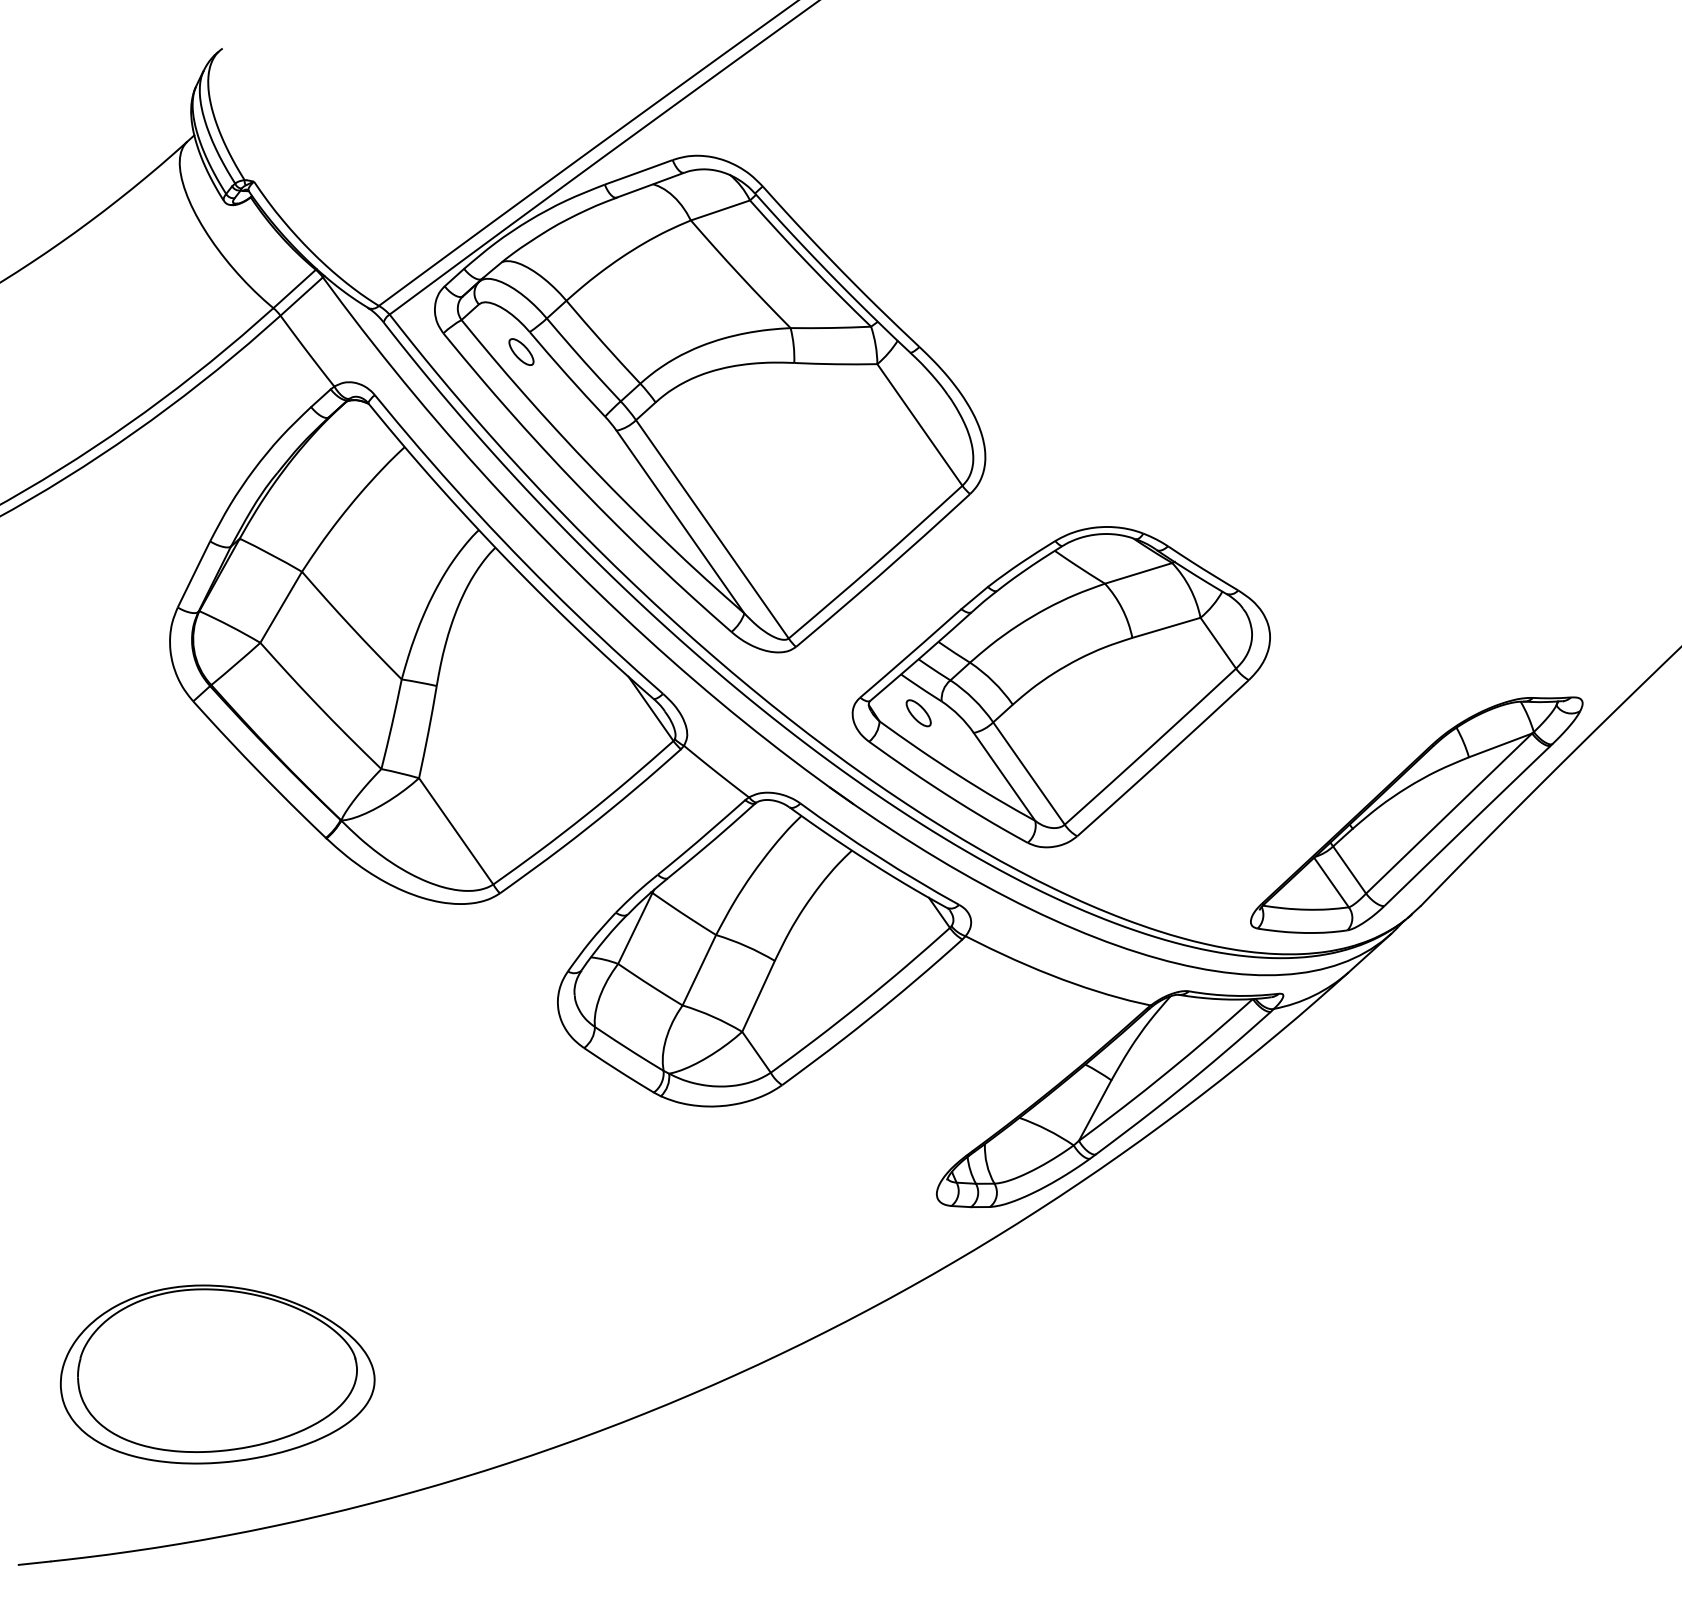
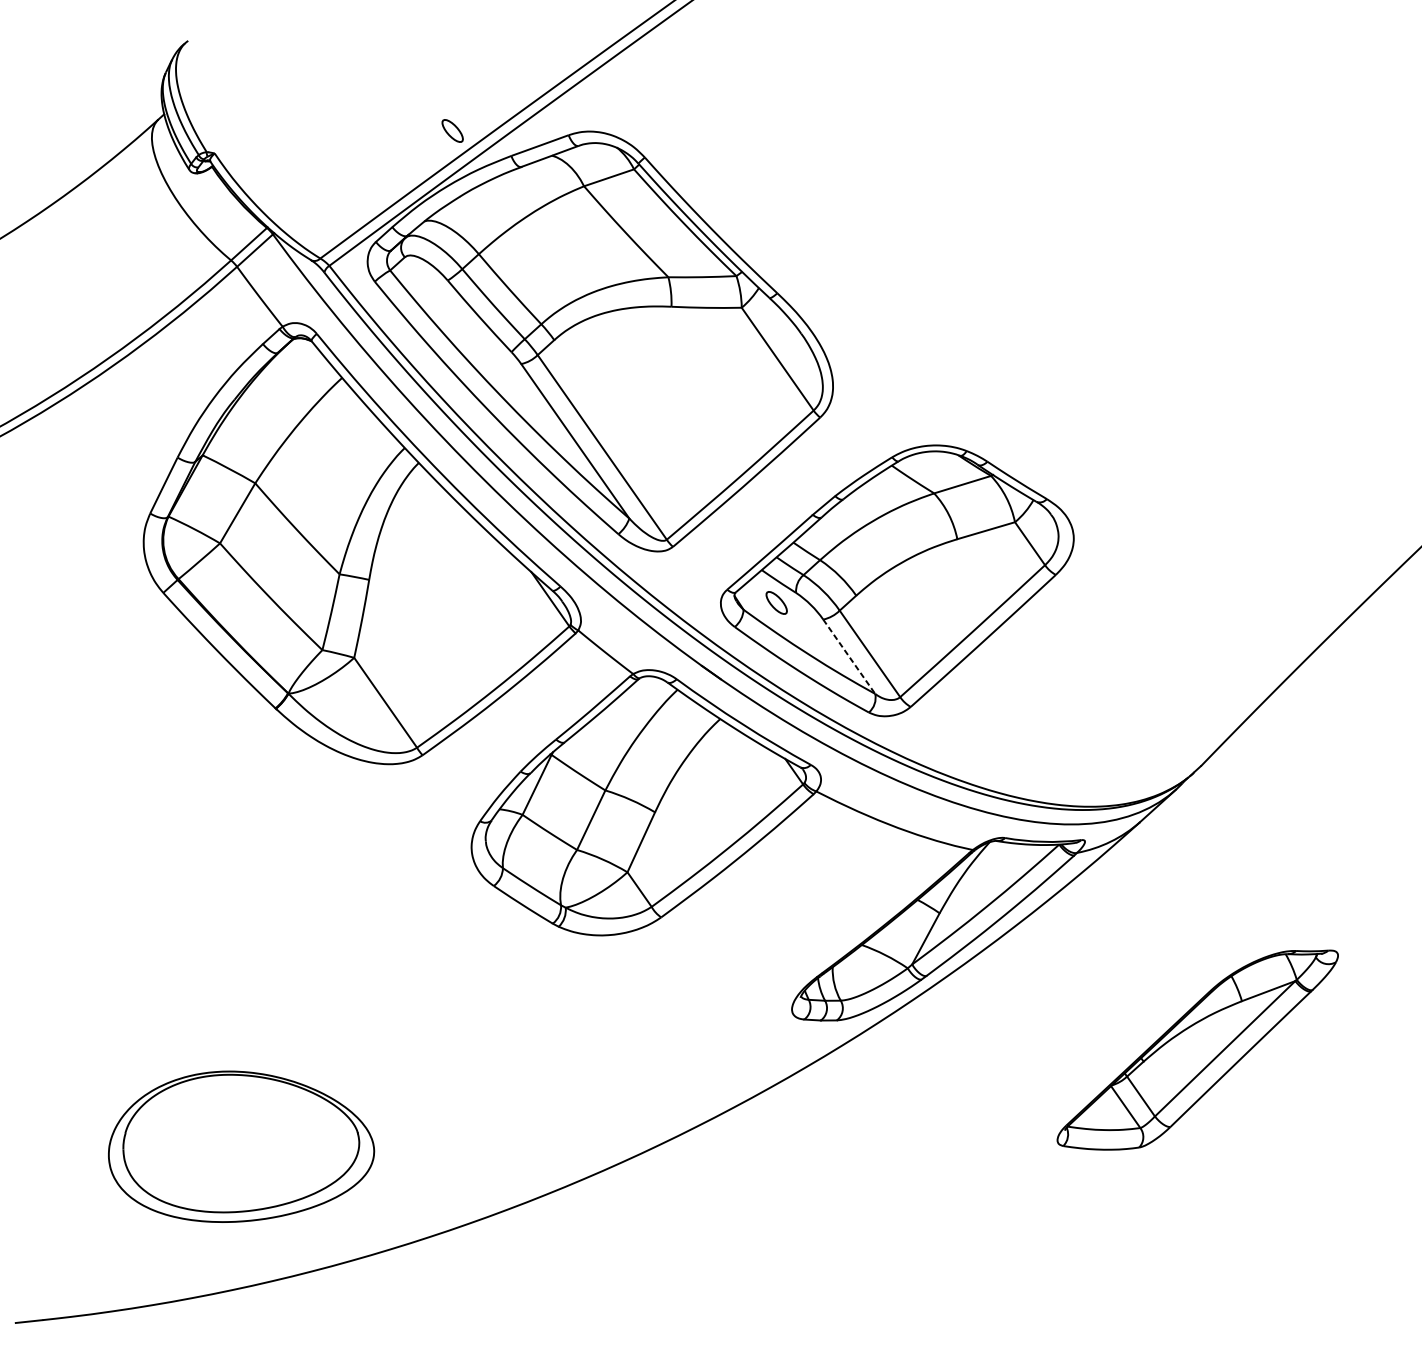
part: (521, 351) -> (452, 130), moved
line: (1004, 776) -> (849, 656), solid -> dashed
part: (1416, 814) -> (1197, 1049), moved
part: (217, 1374) -> (241, 1146), moved

